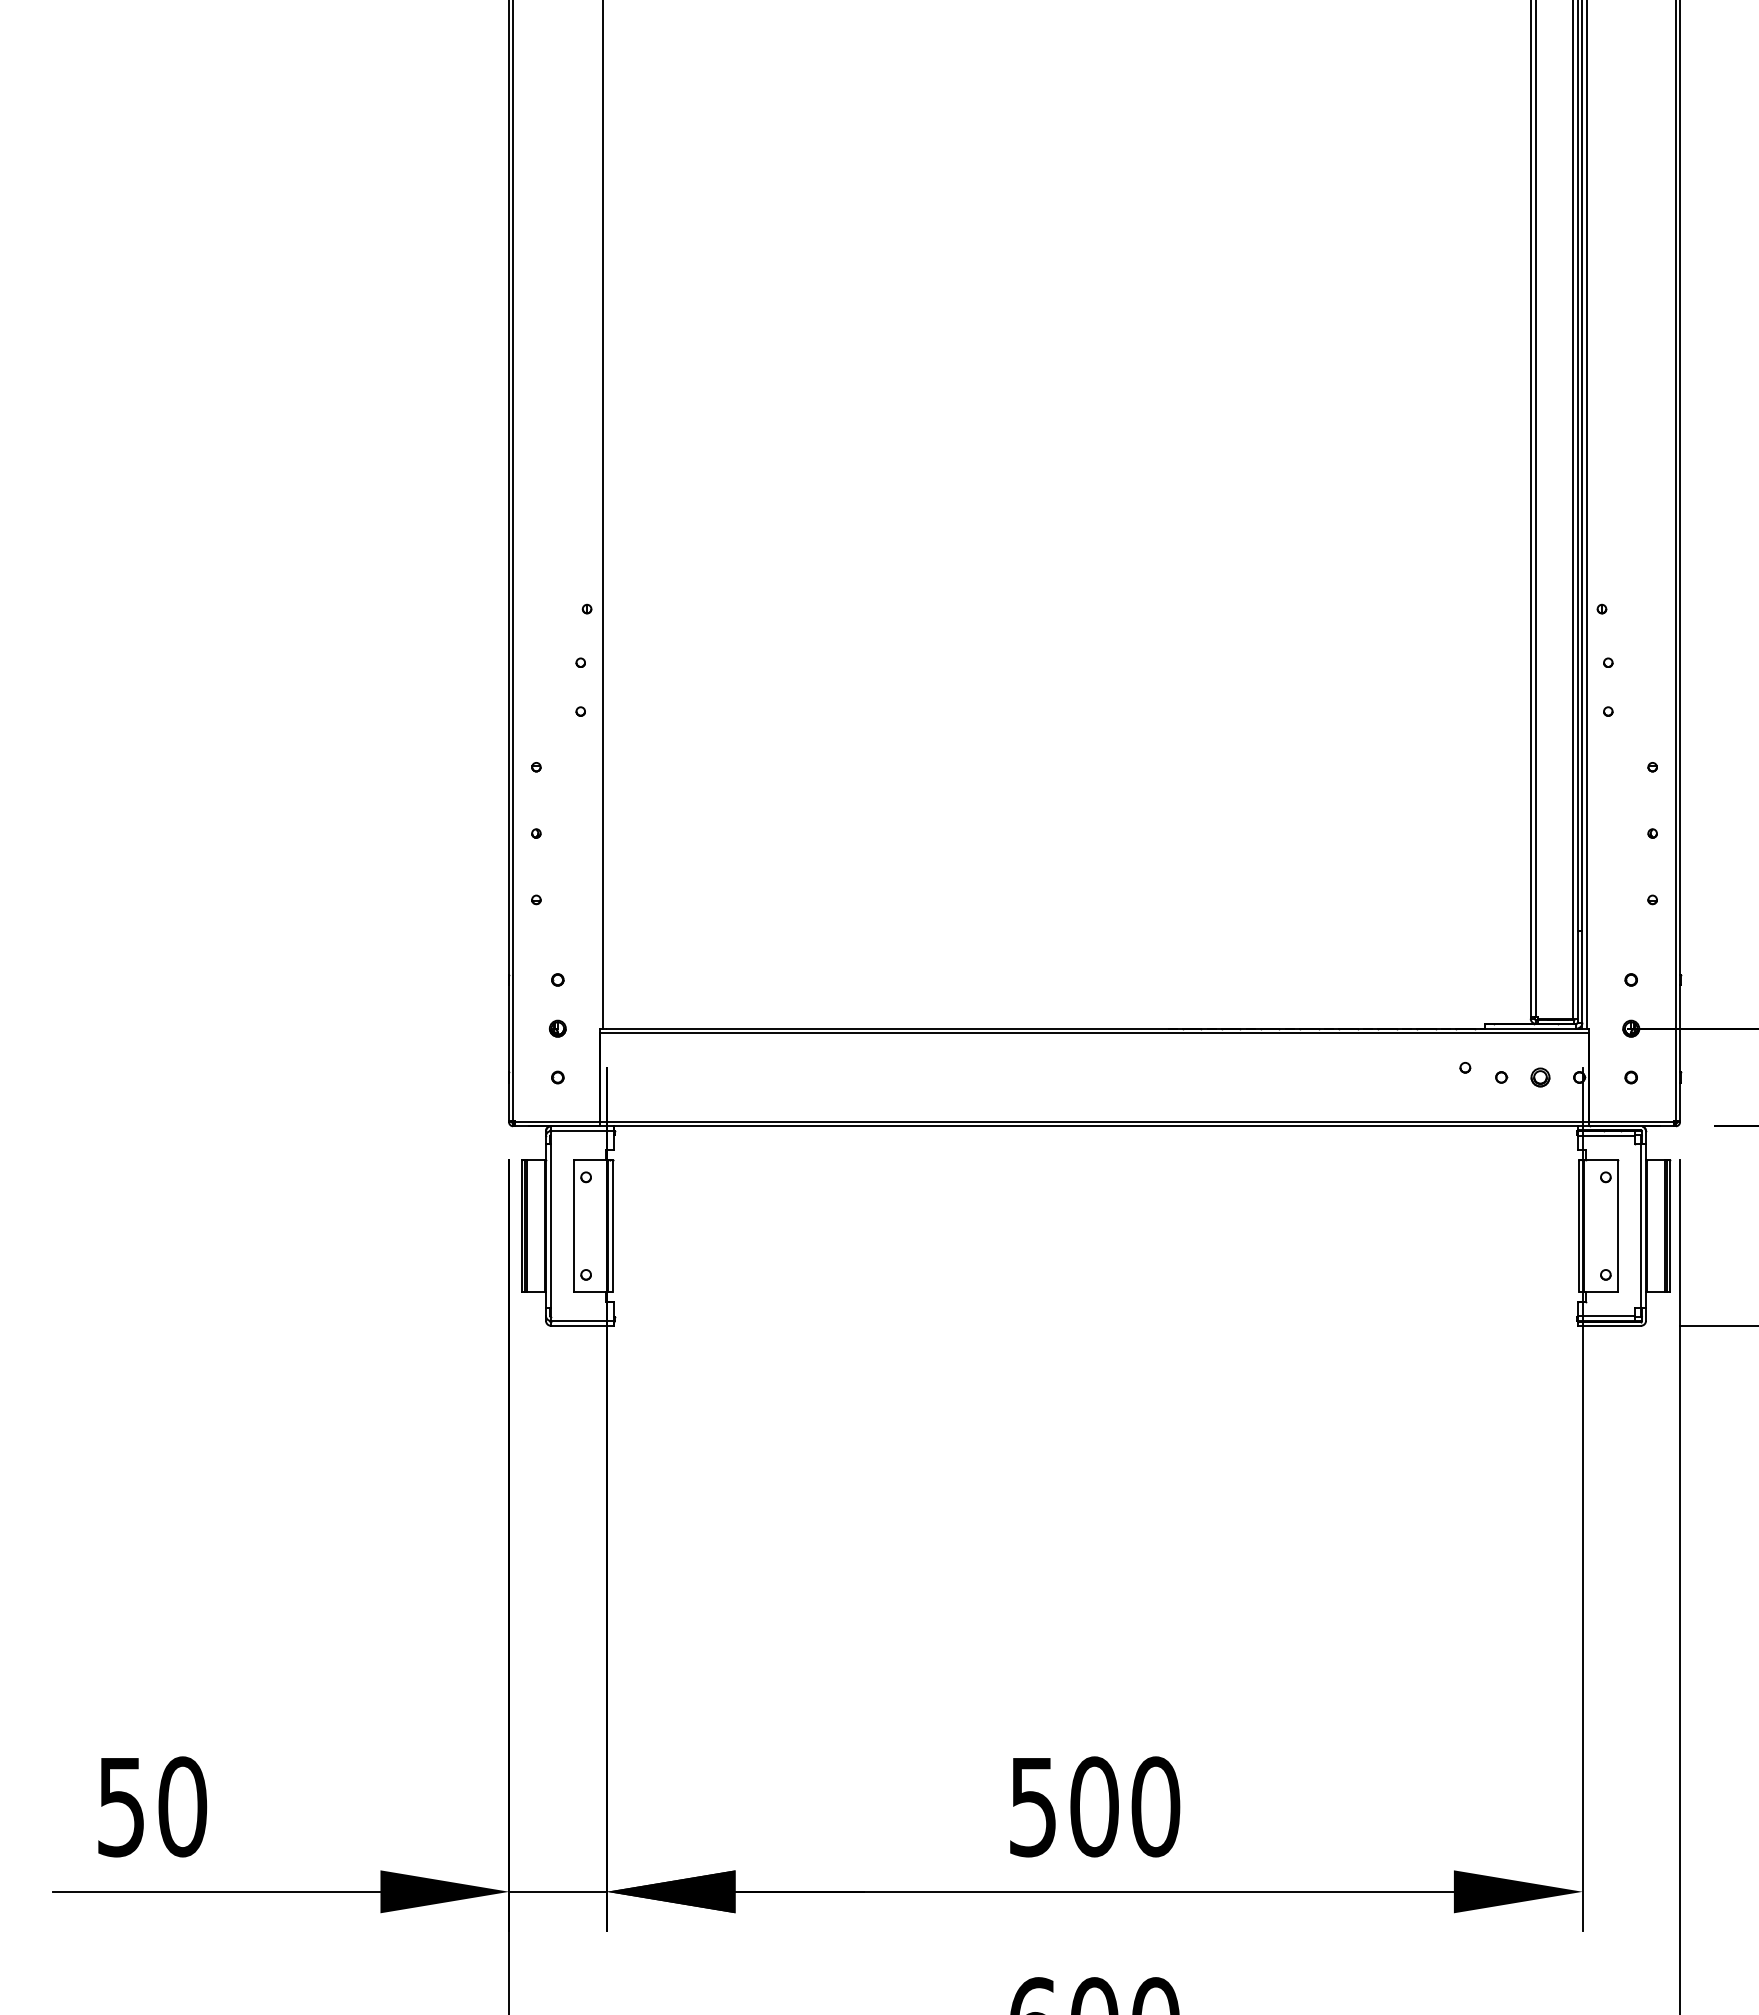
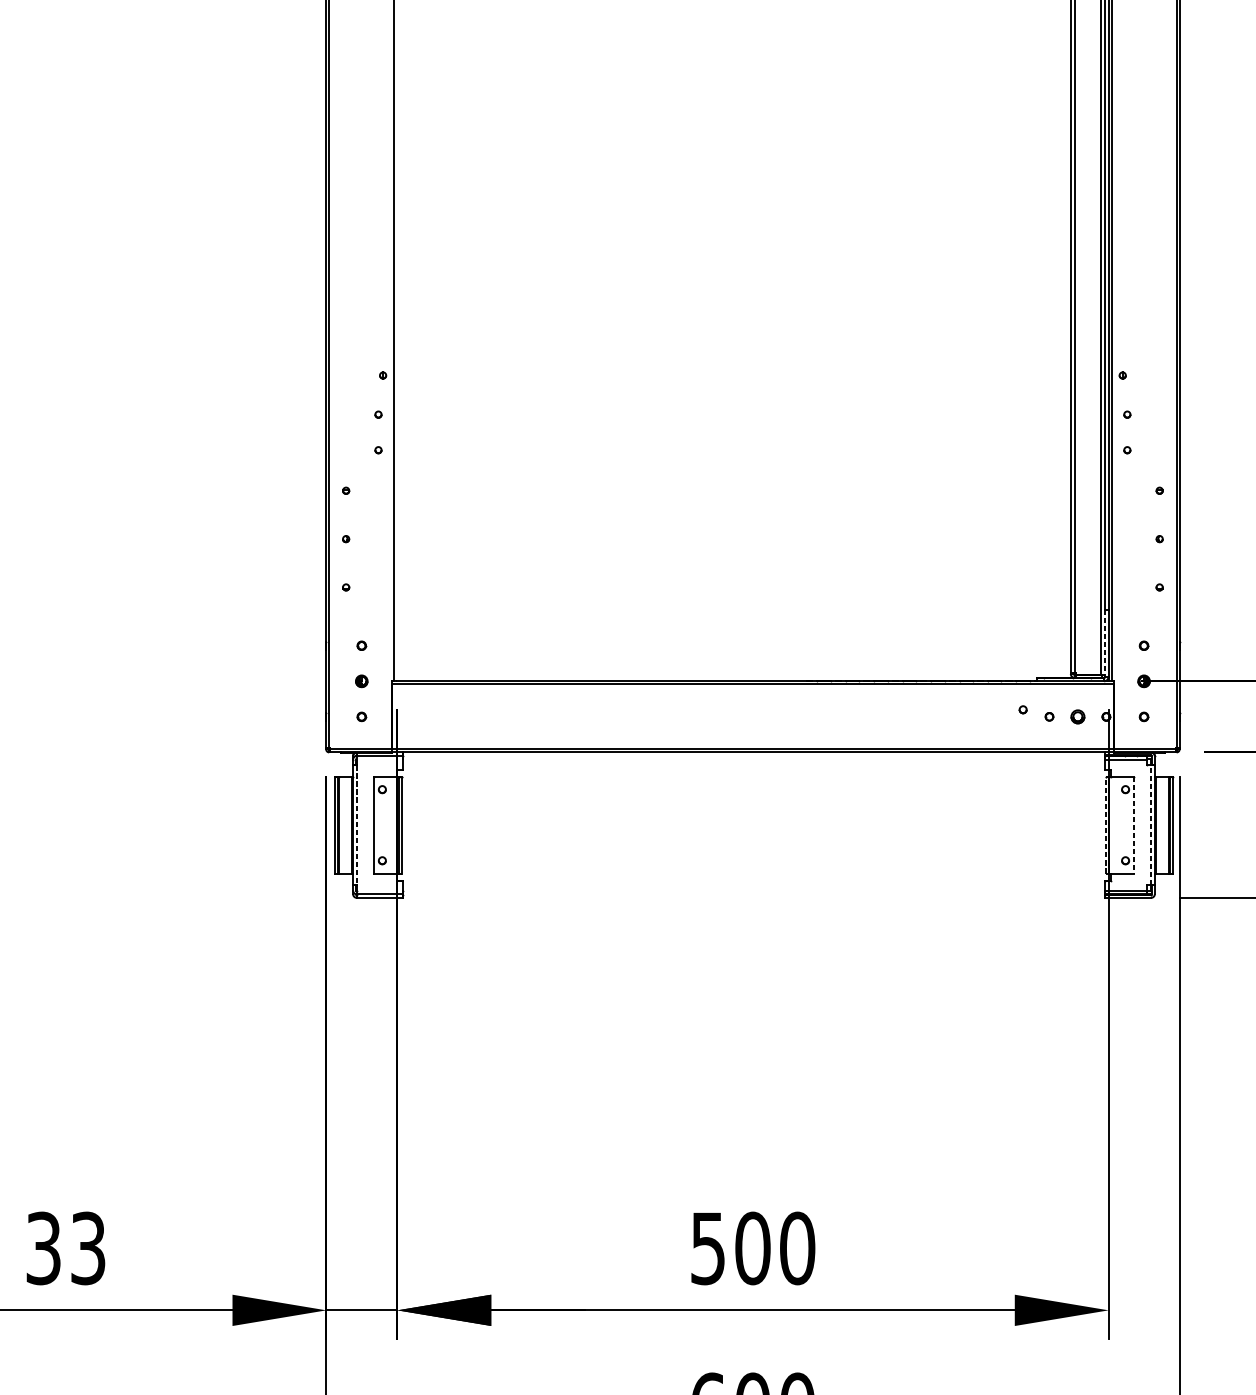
line: (1577, 976) -> (1104, 643), solid -> dashed
line: (1578, 1225) -> (1105, 824), solid -> dashed
line: (551, 1226) -> (357, 825), solid -> dashed
line: (1617, 1226) -> (1134, 825), solid -> dashed
line: (1640, 1226) -> (1150, 825), solid -> dashed
text: (152, 1806) -> (66, 1248), 50 -> 33

